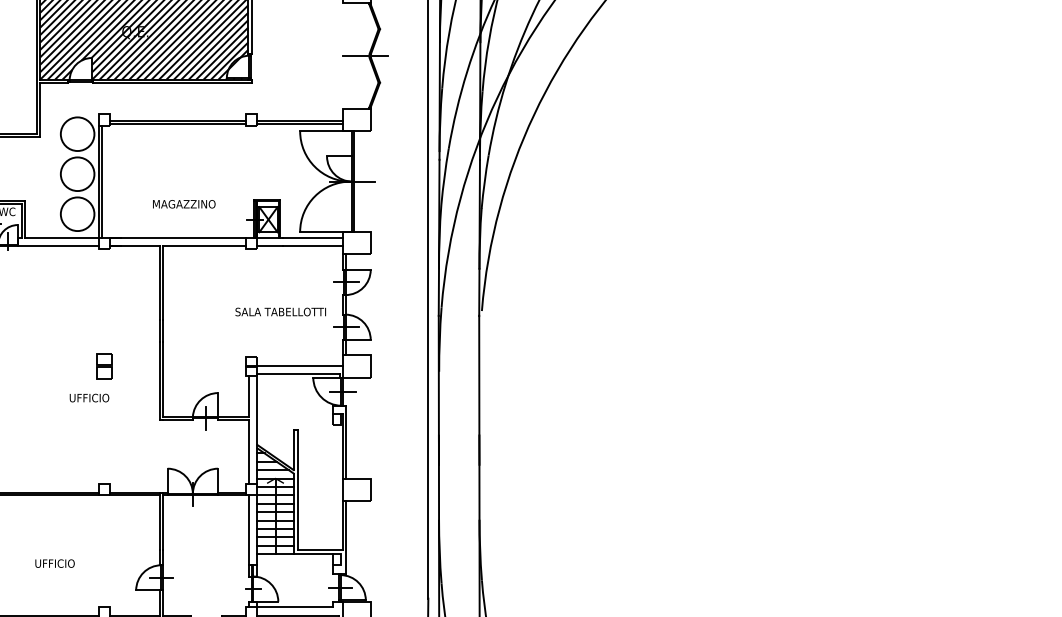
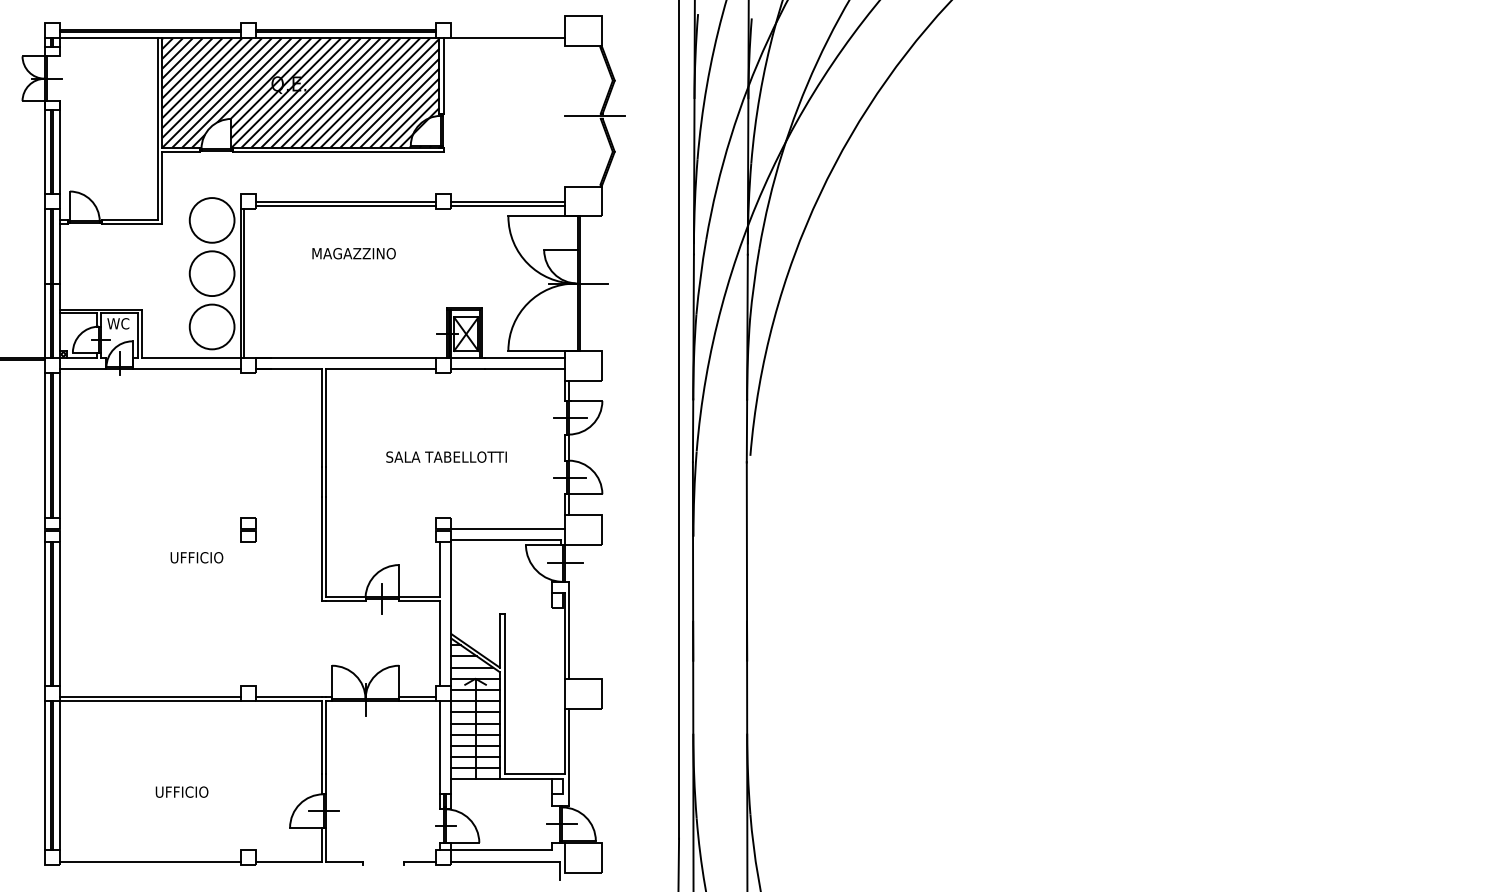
text: (183, 204) -> (353, 253), moved
text: (280, 311) -> (446, 456), moved
part: (104, 366) -> (248, 529), size x0.71
text: (89, 397) -> (196, 557), moved

